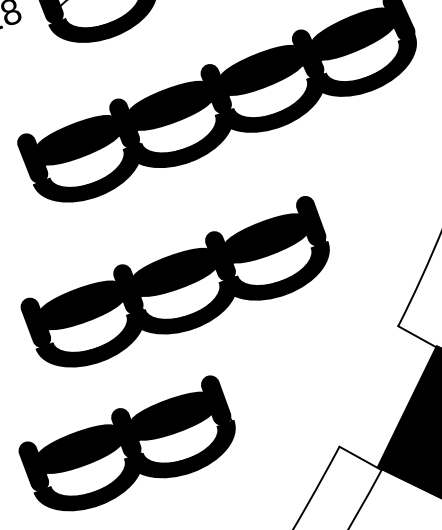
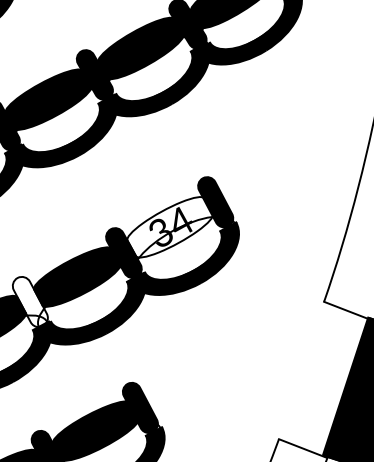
fill: (266, 238) -> (170, 227), removed
fill: (128, 289) -> (30, 302), removed

